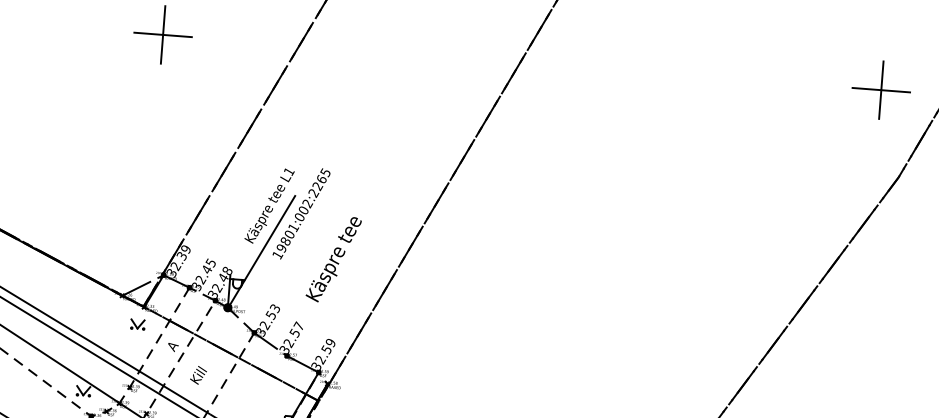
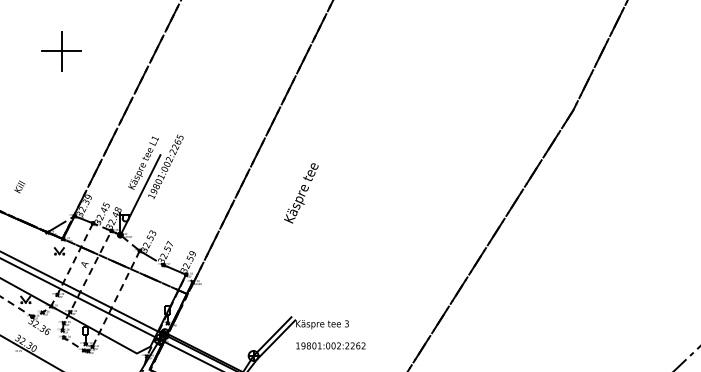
part: (880, 90) -> (556, 51), removed
text: (333, 259) -> (301, 193), moved
text: (198, 374) -> (19, 186), moved

